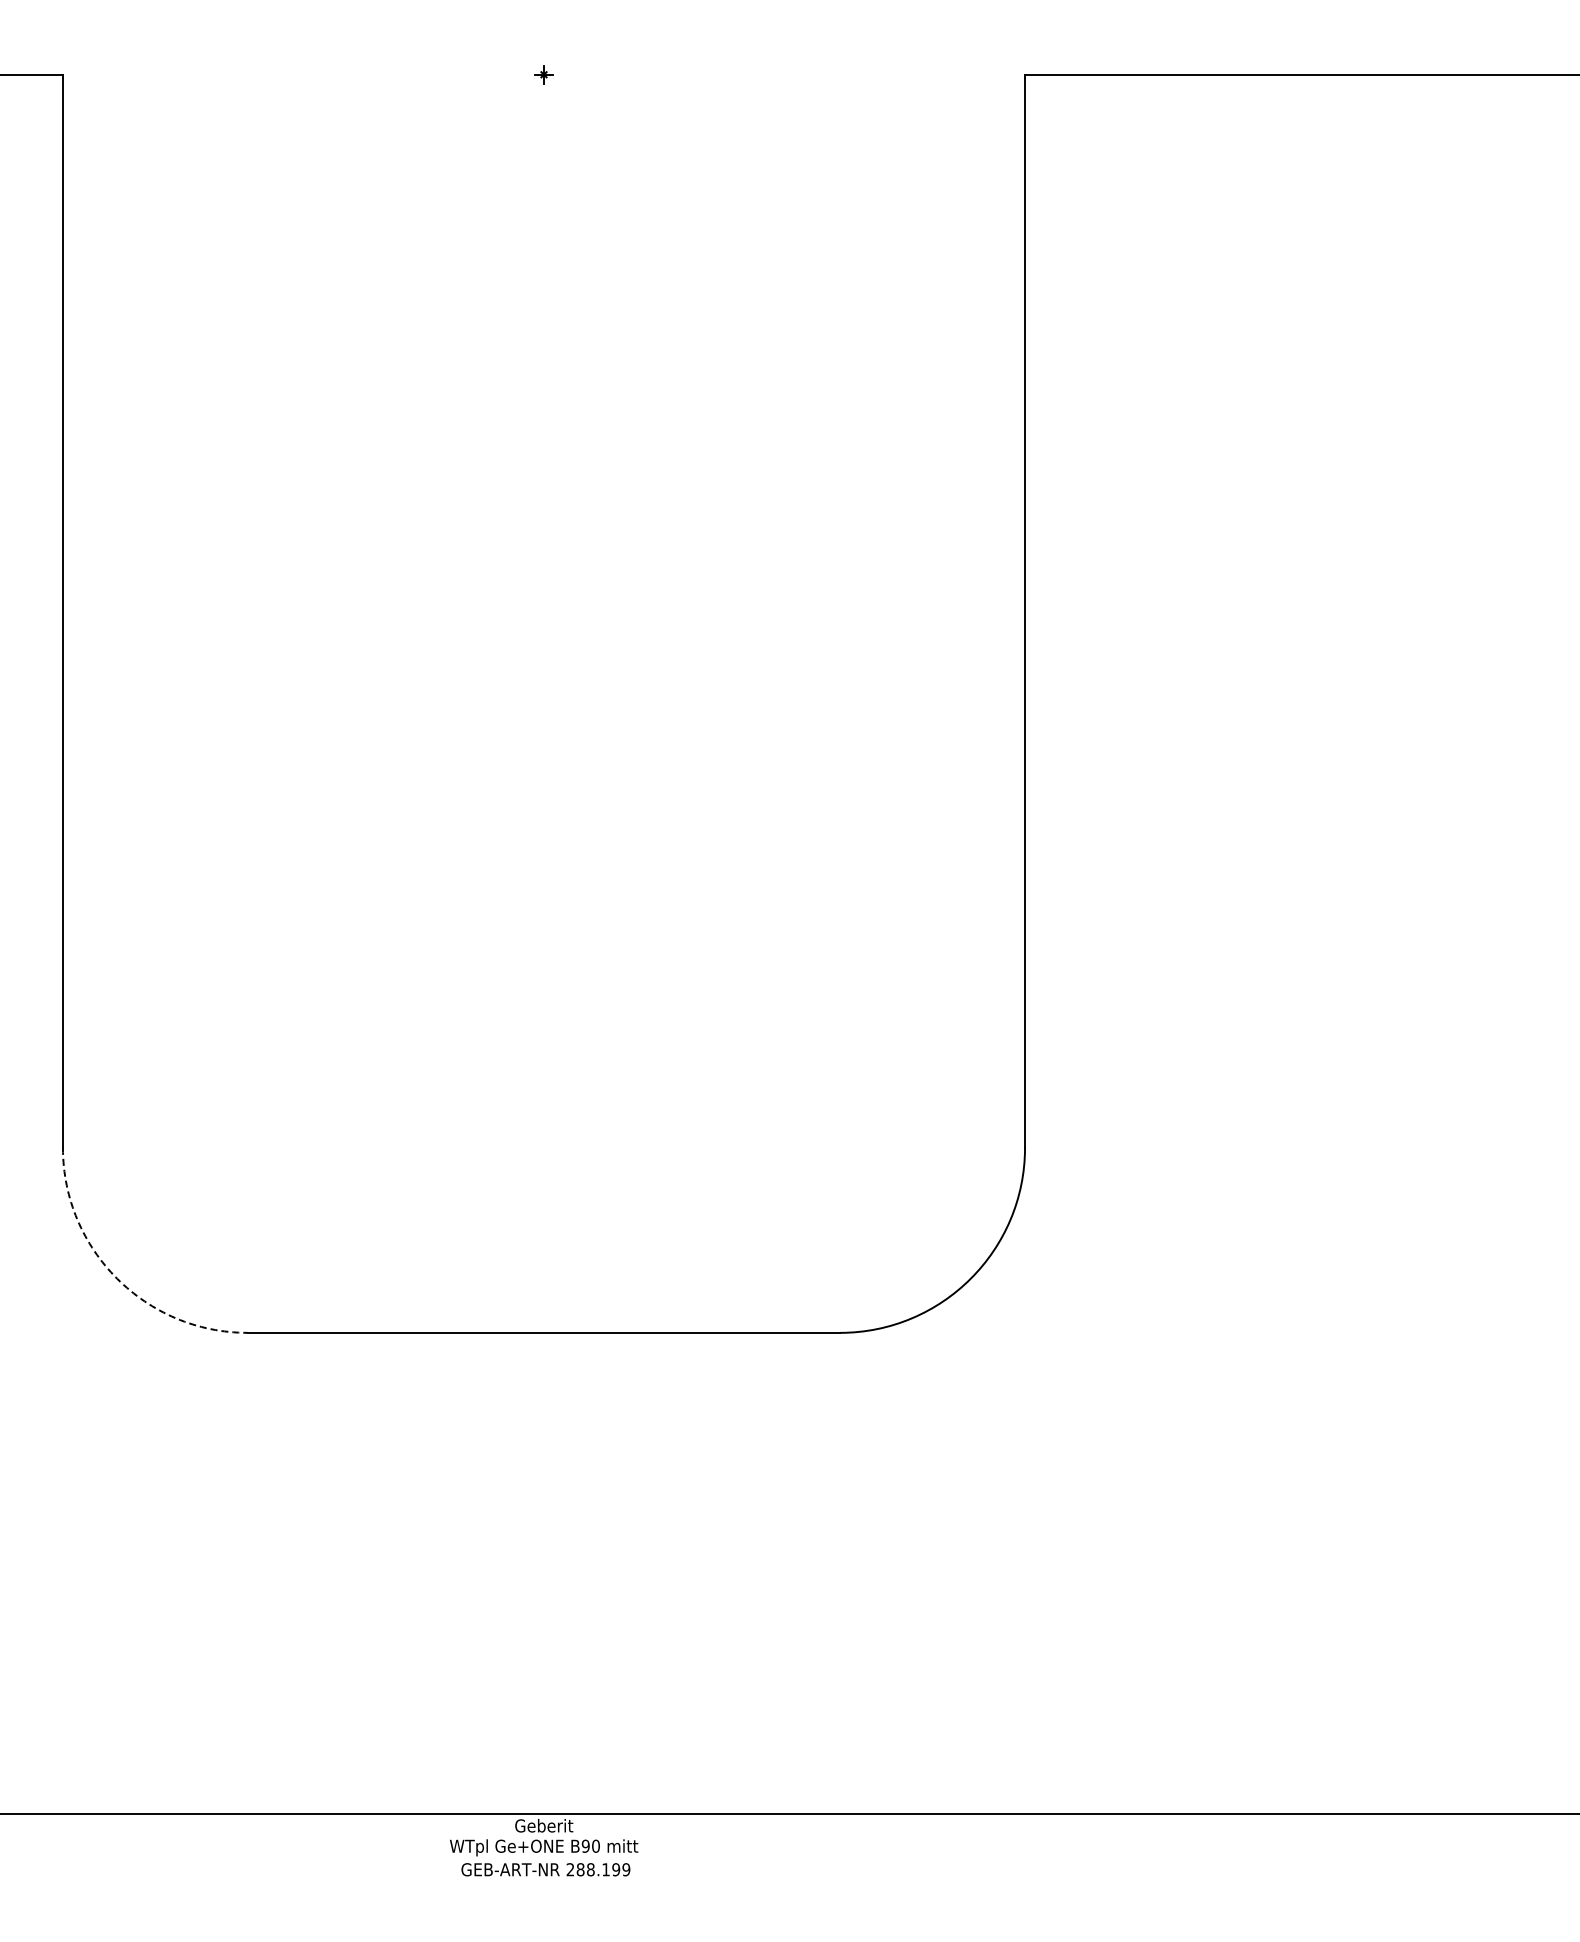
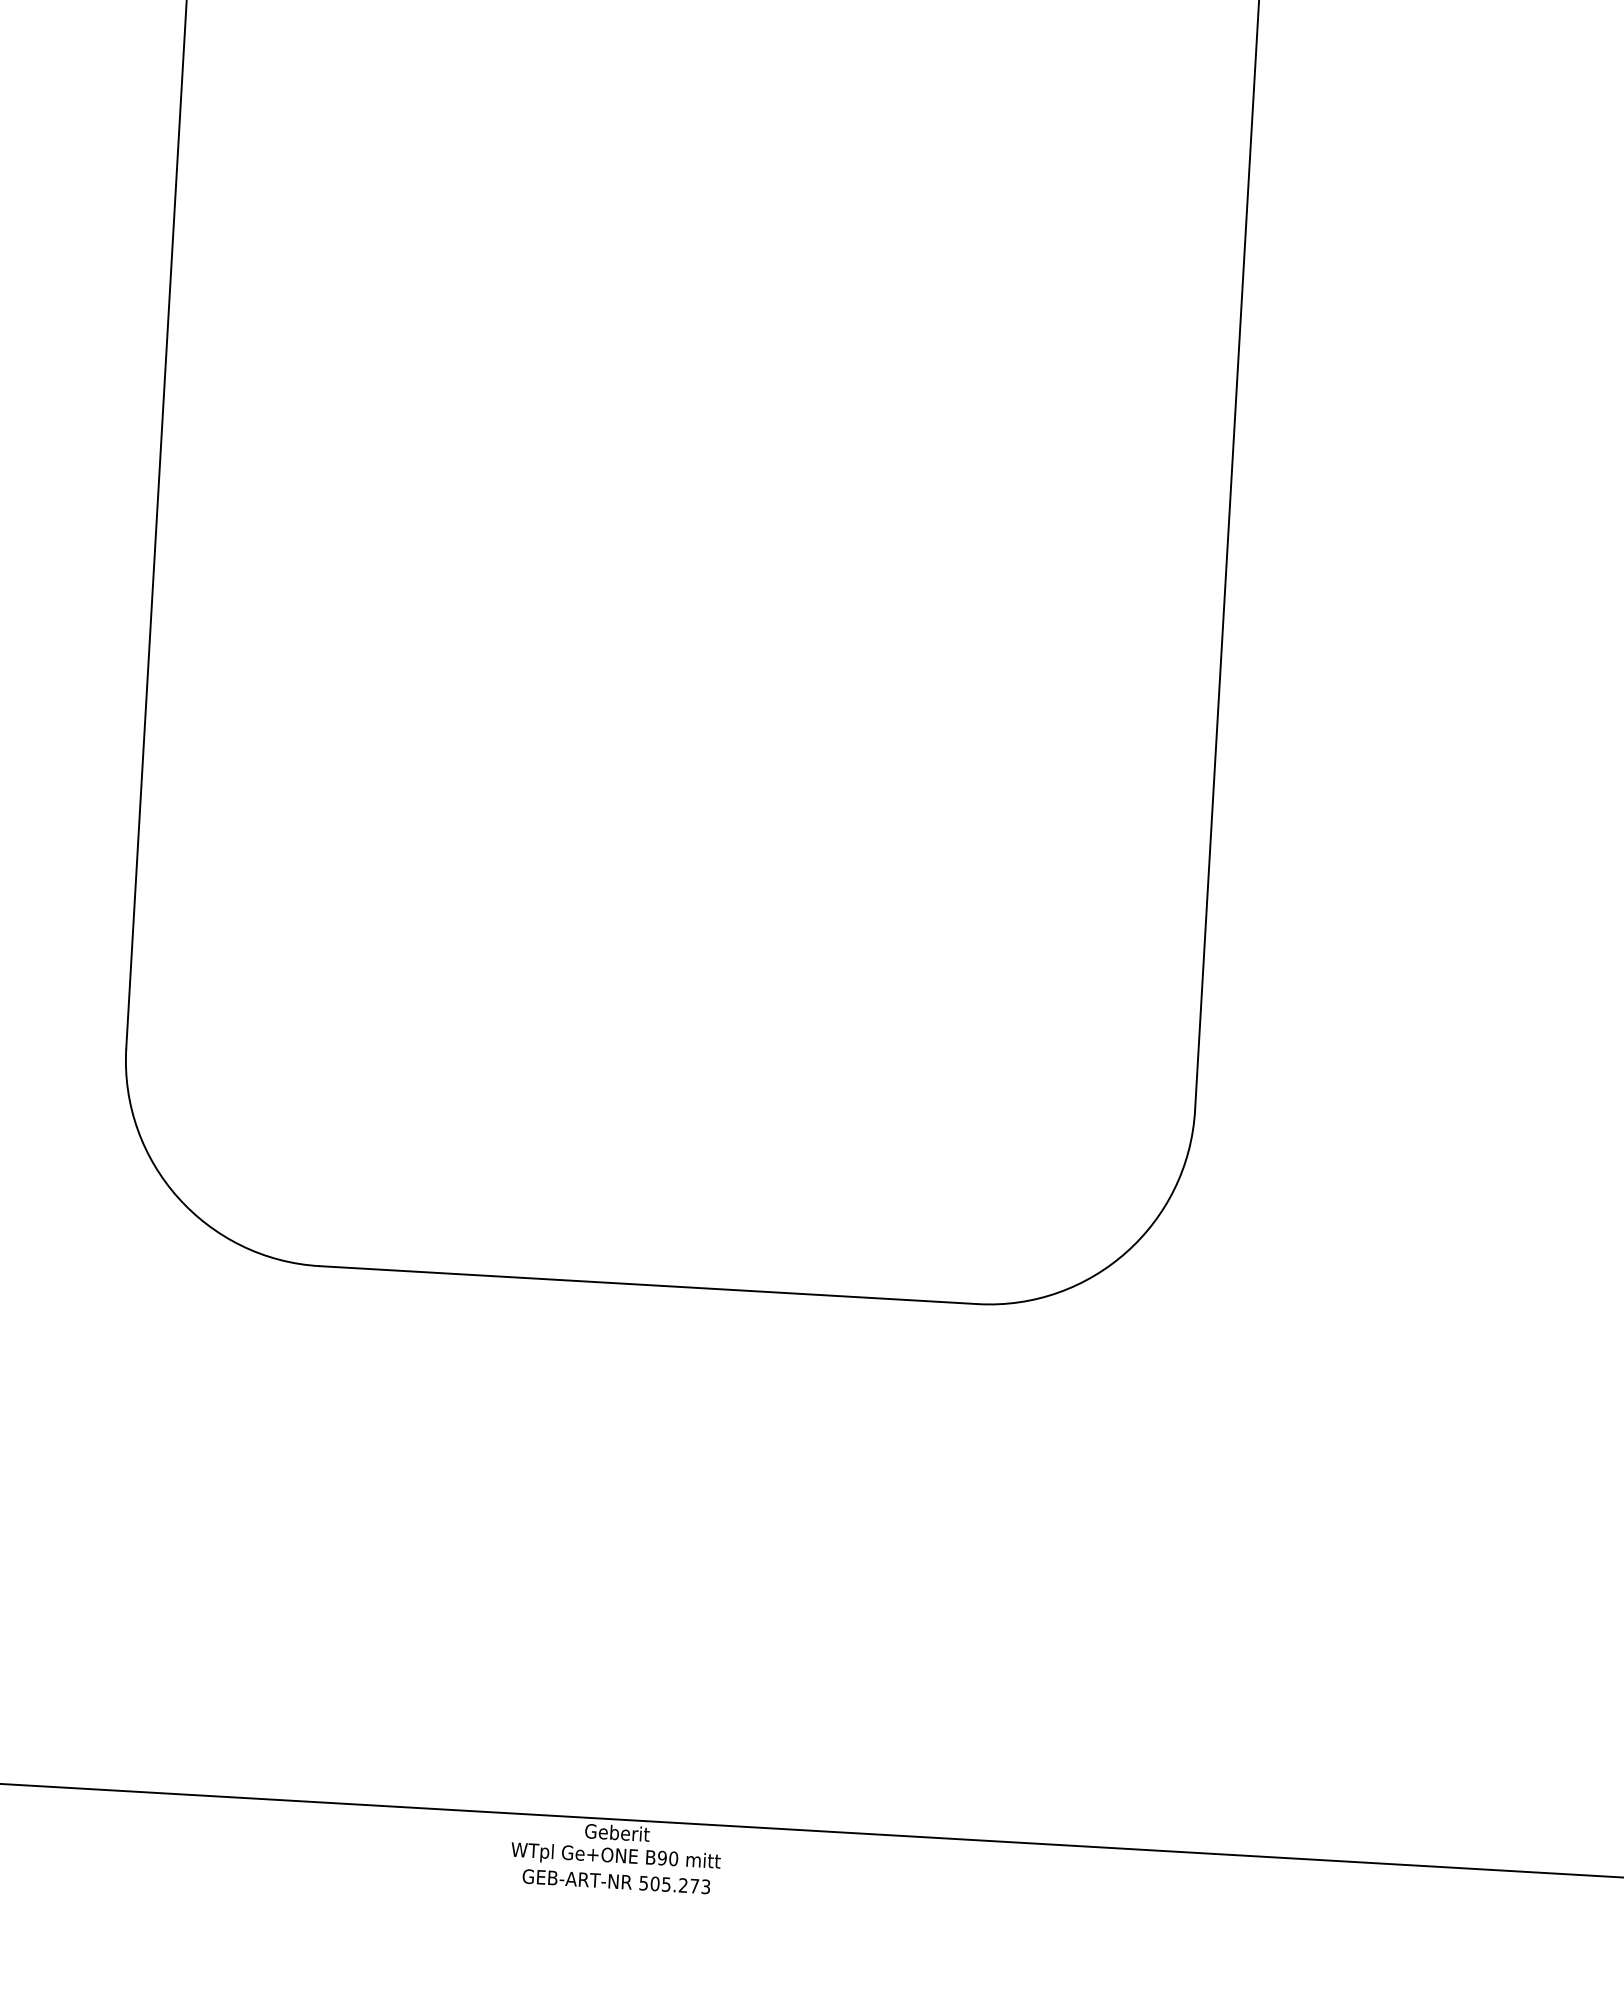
arc: (117, 1278) -> (178, 1197), dashed -> solid
text: (598, 1869) -> (674, 1884), 288.199 -> 505.273

